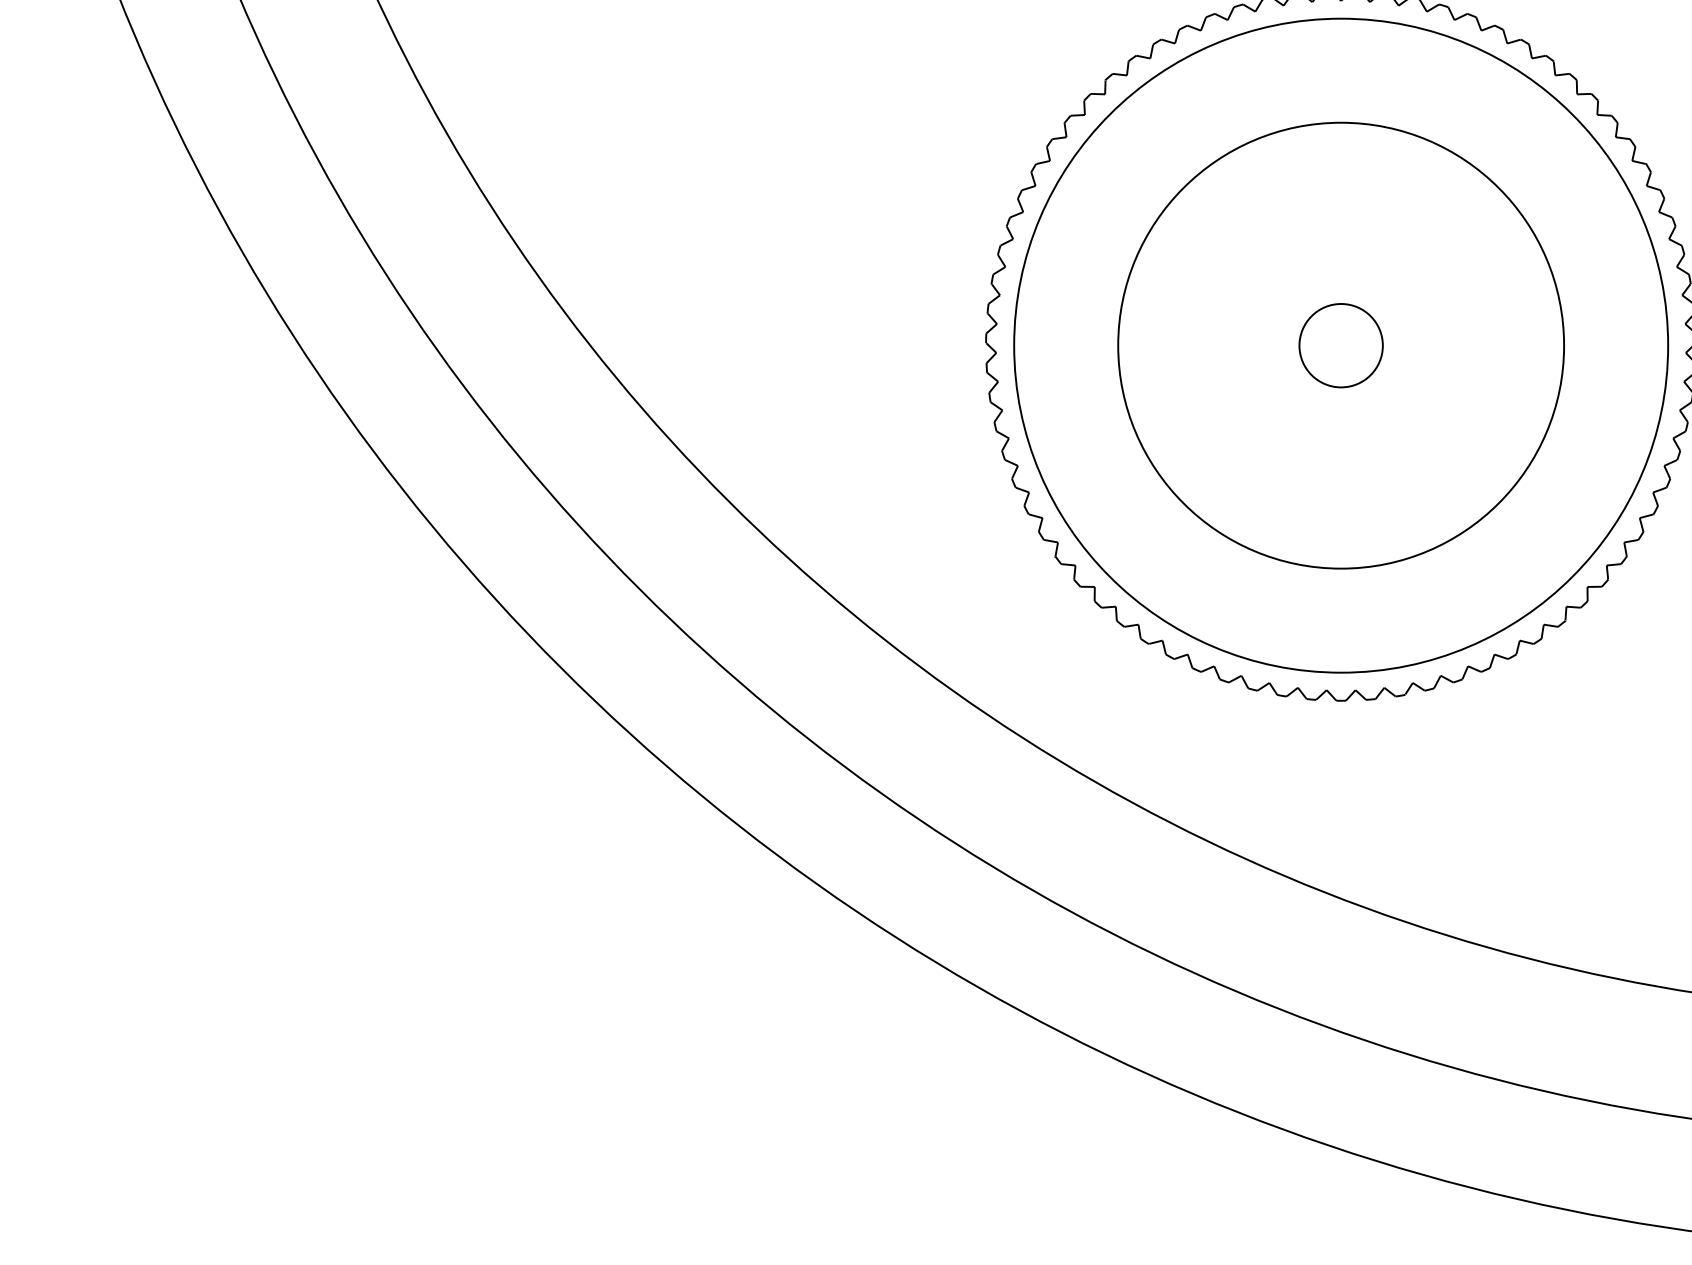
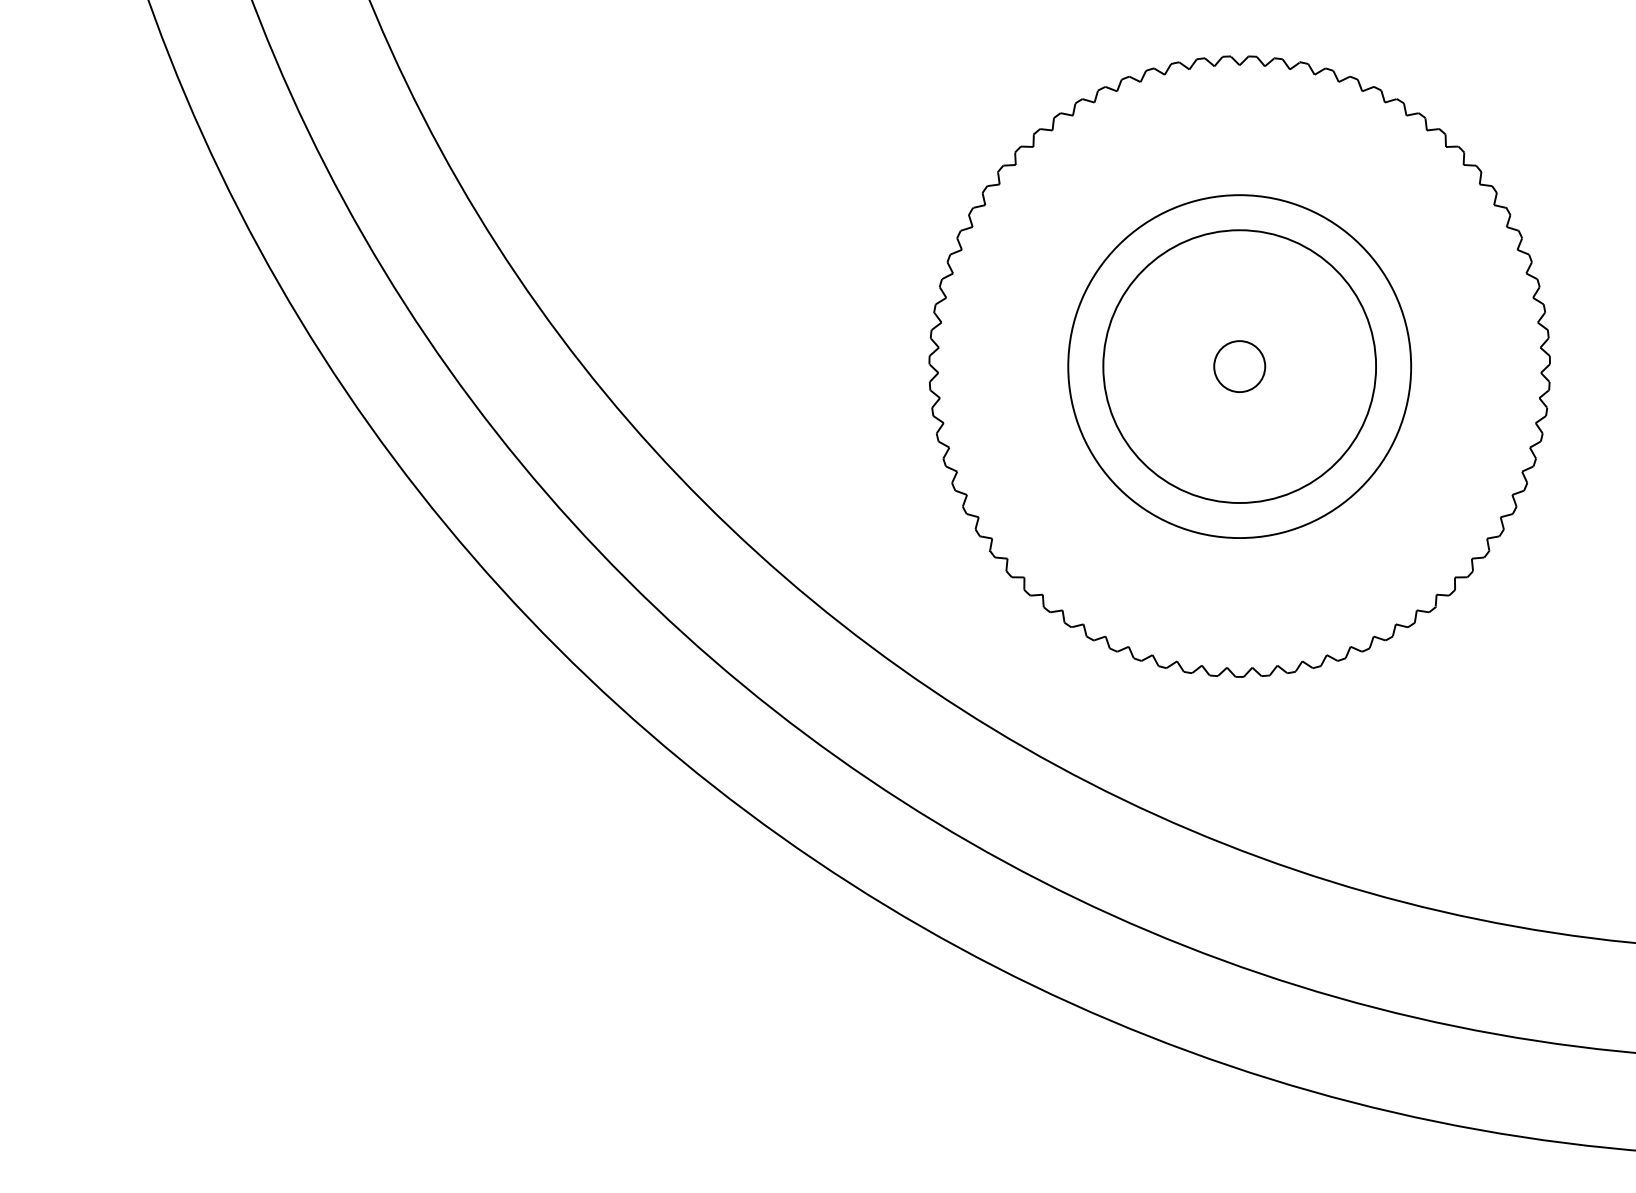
circle: (1340, 345) -> (1239, 366), size x0.6
circle: (1340, 345) -> (1239, 366), size x0.7
circle: (1340, 345) -> (1239, 366), size x0.7

